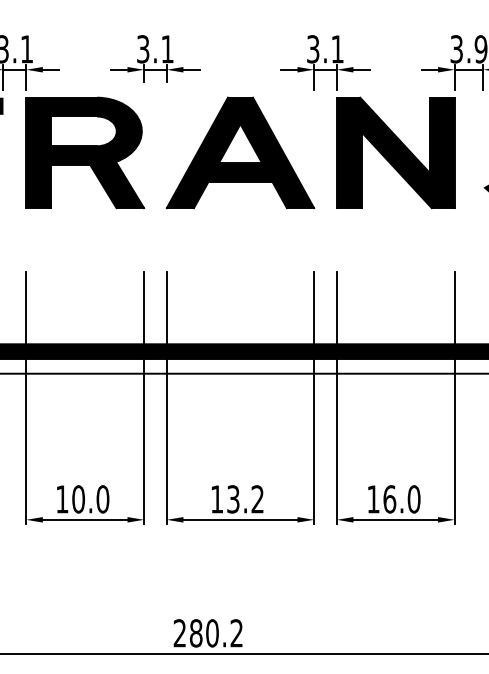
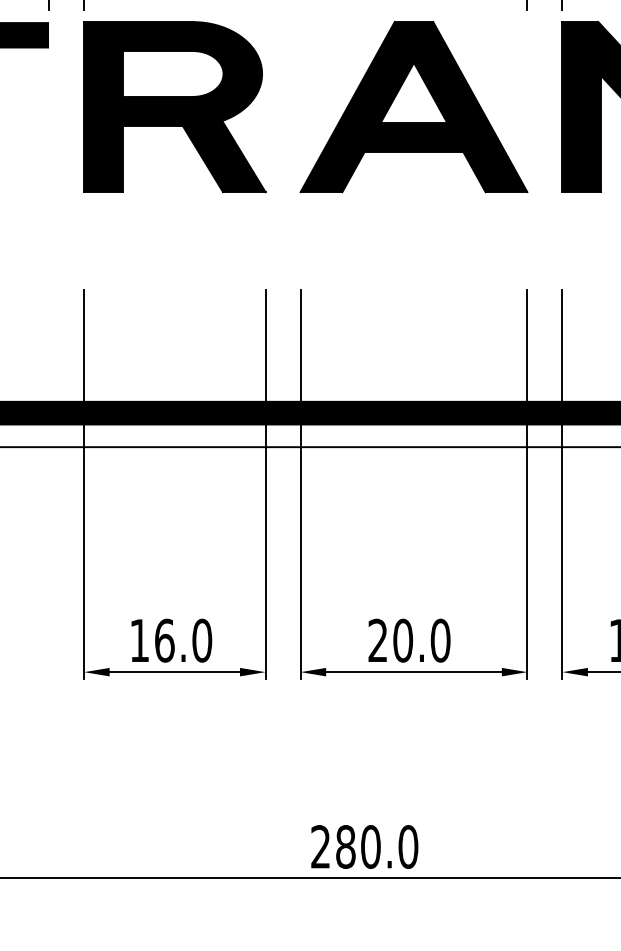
text: (78, 499) -> (164, 640), 10.0 -> 16.0
text: (237, 499) -> (409, 640), 13.2 -> 20.0
text: (236, 633) -> (407, 847), 280.2 -> 280.0

